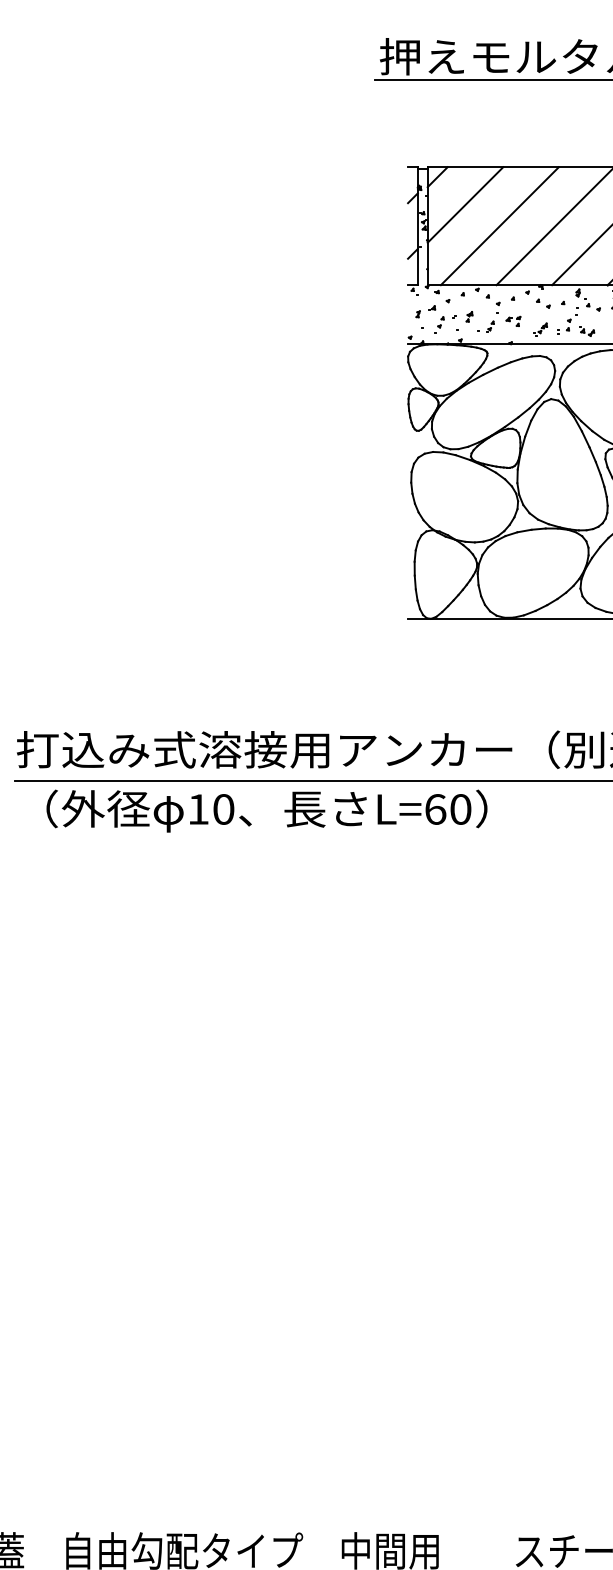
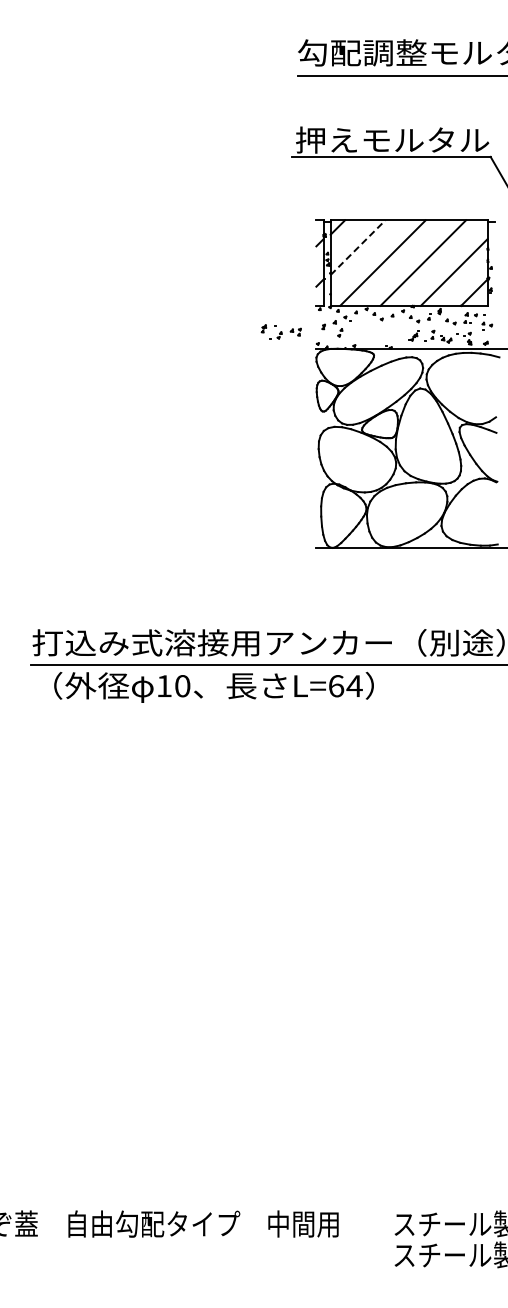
line: (466, 204) -> (358, 247), solid -> dashed
part: (492, 320) -> (280, 331), moved
text: (460, 809) -> (354, 686), L=60 -> L=64

